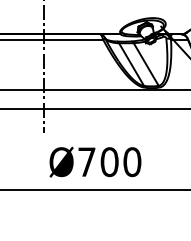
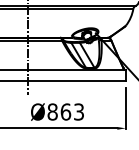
text: (108, 161) -> (65, 111), Ø700 -> Ø863

